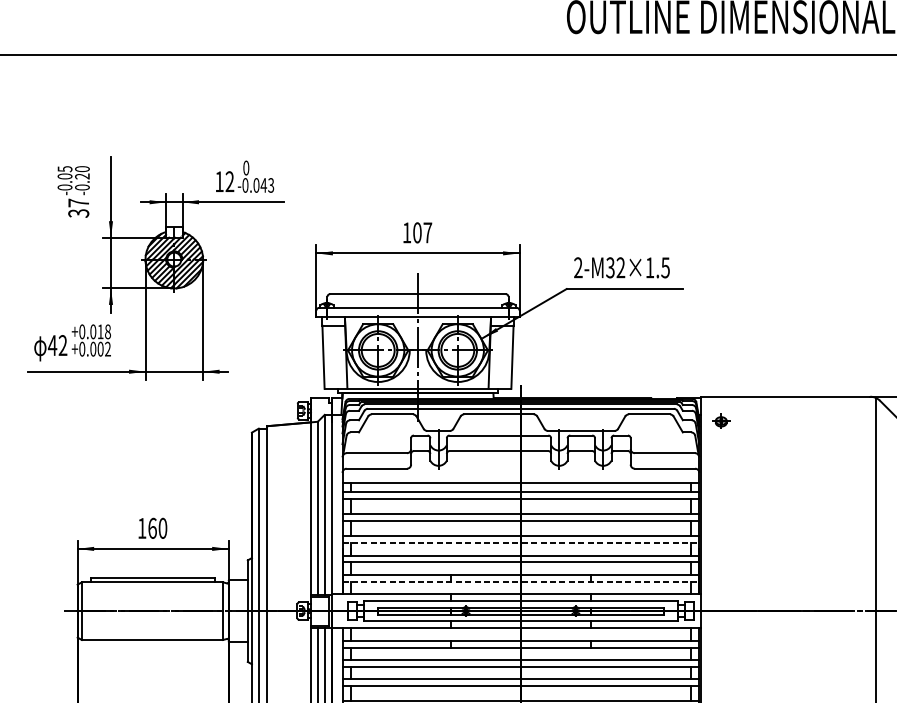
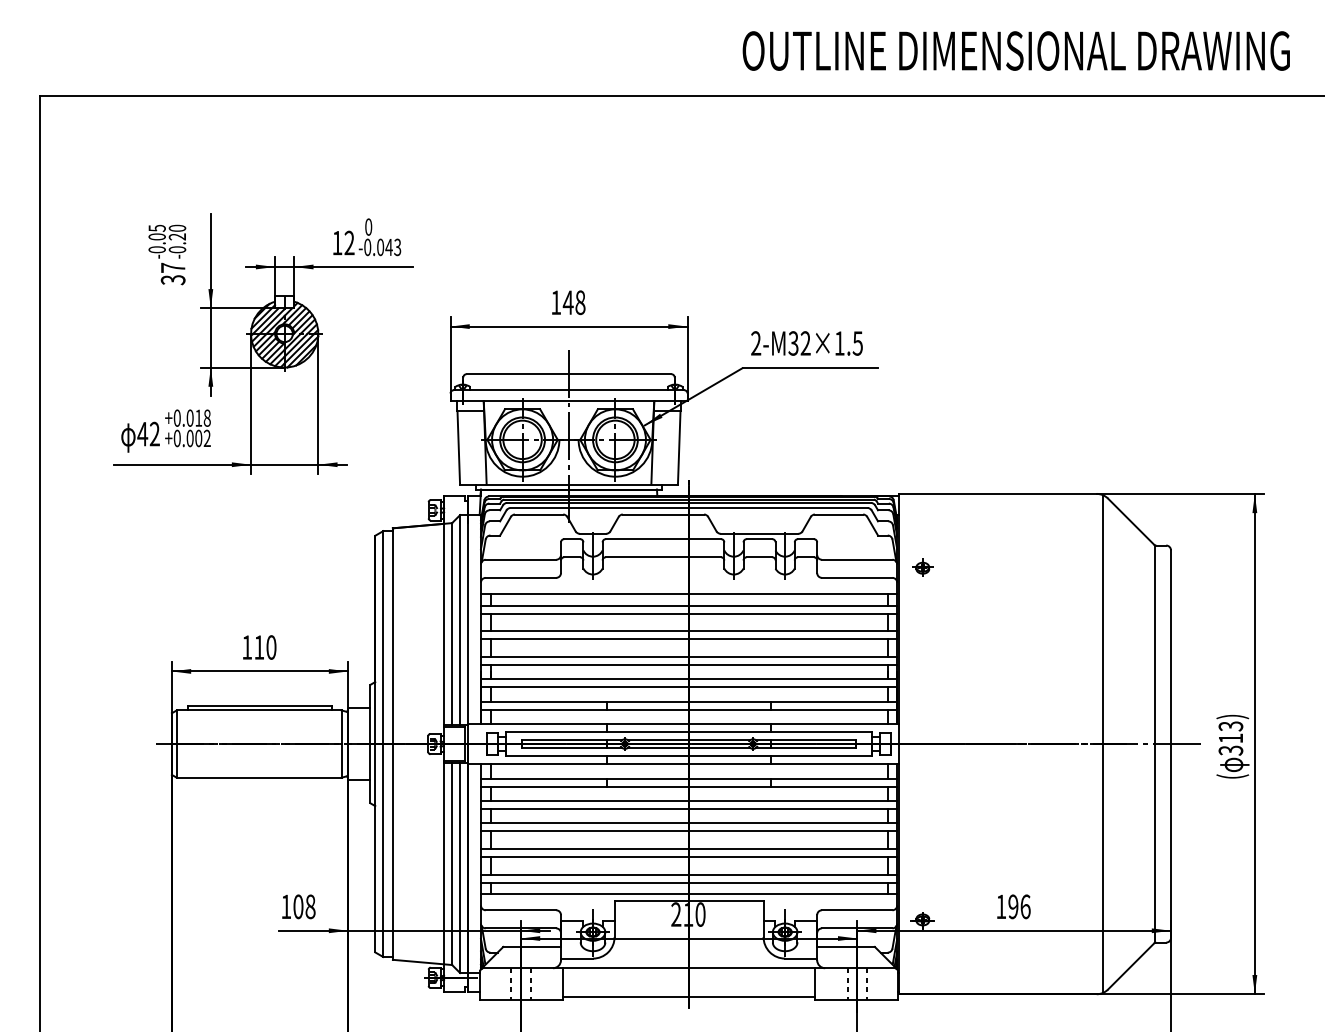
text: (421, 232) -> (573, 302), 107 -> 148
part: (720, 421) -> (922, 567), moved
text: (152, 528) -> (259, 647), 160 -> 110
line: (521, 542) -> (689, 664), dashed -> solid
line: (521, 581) -> (689, 709), dashed -> solid

